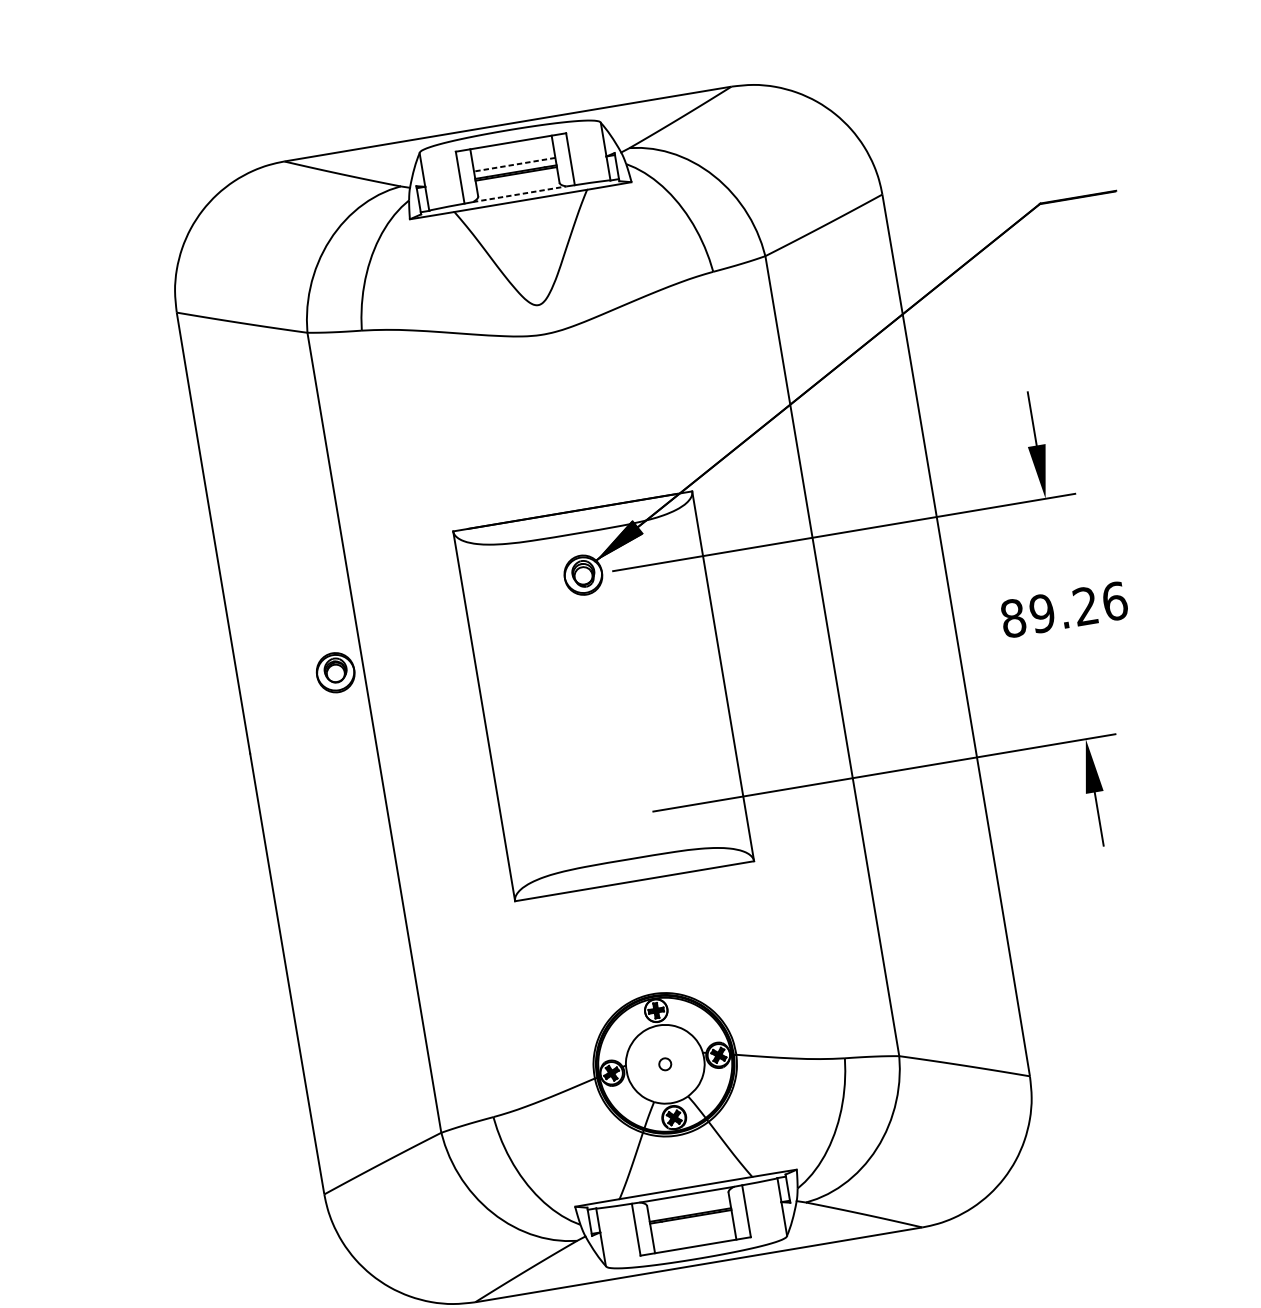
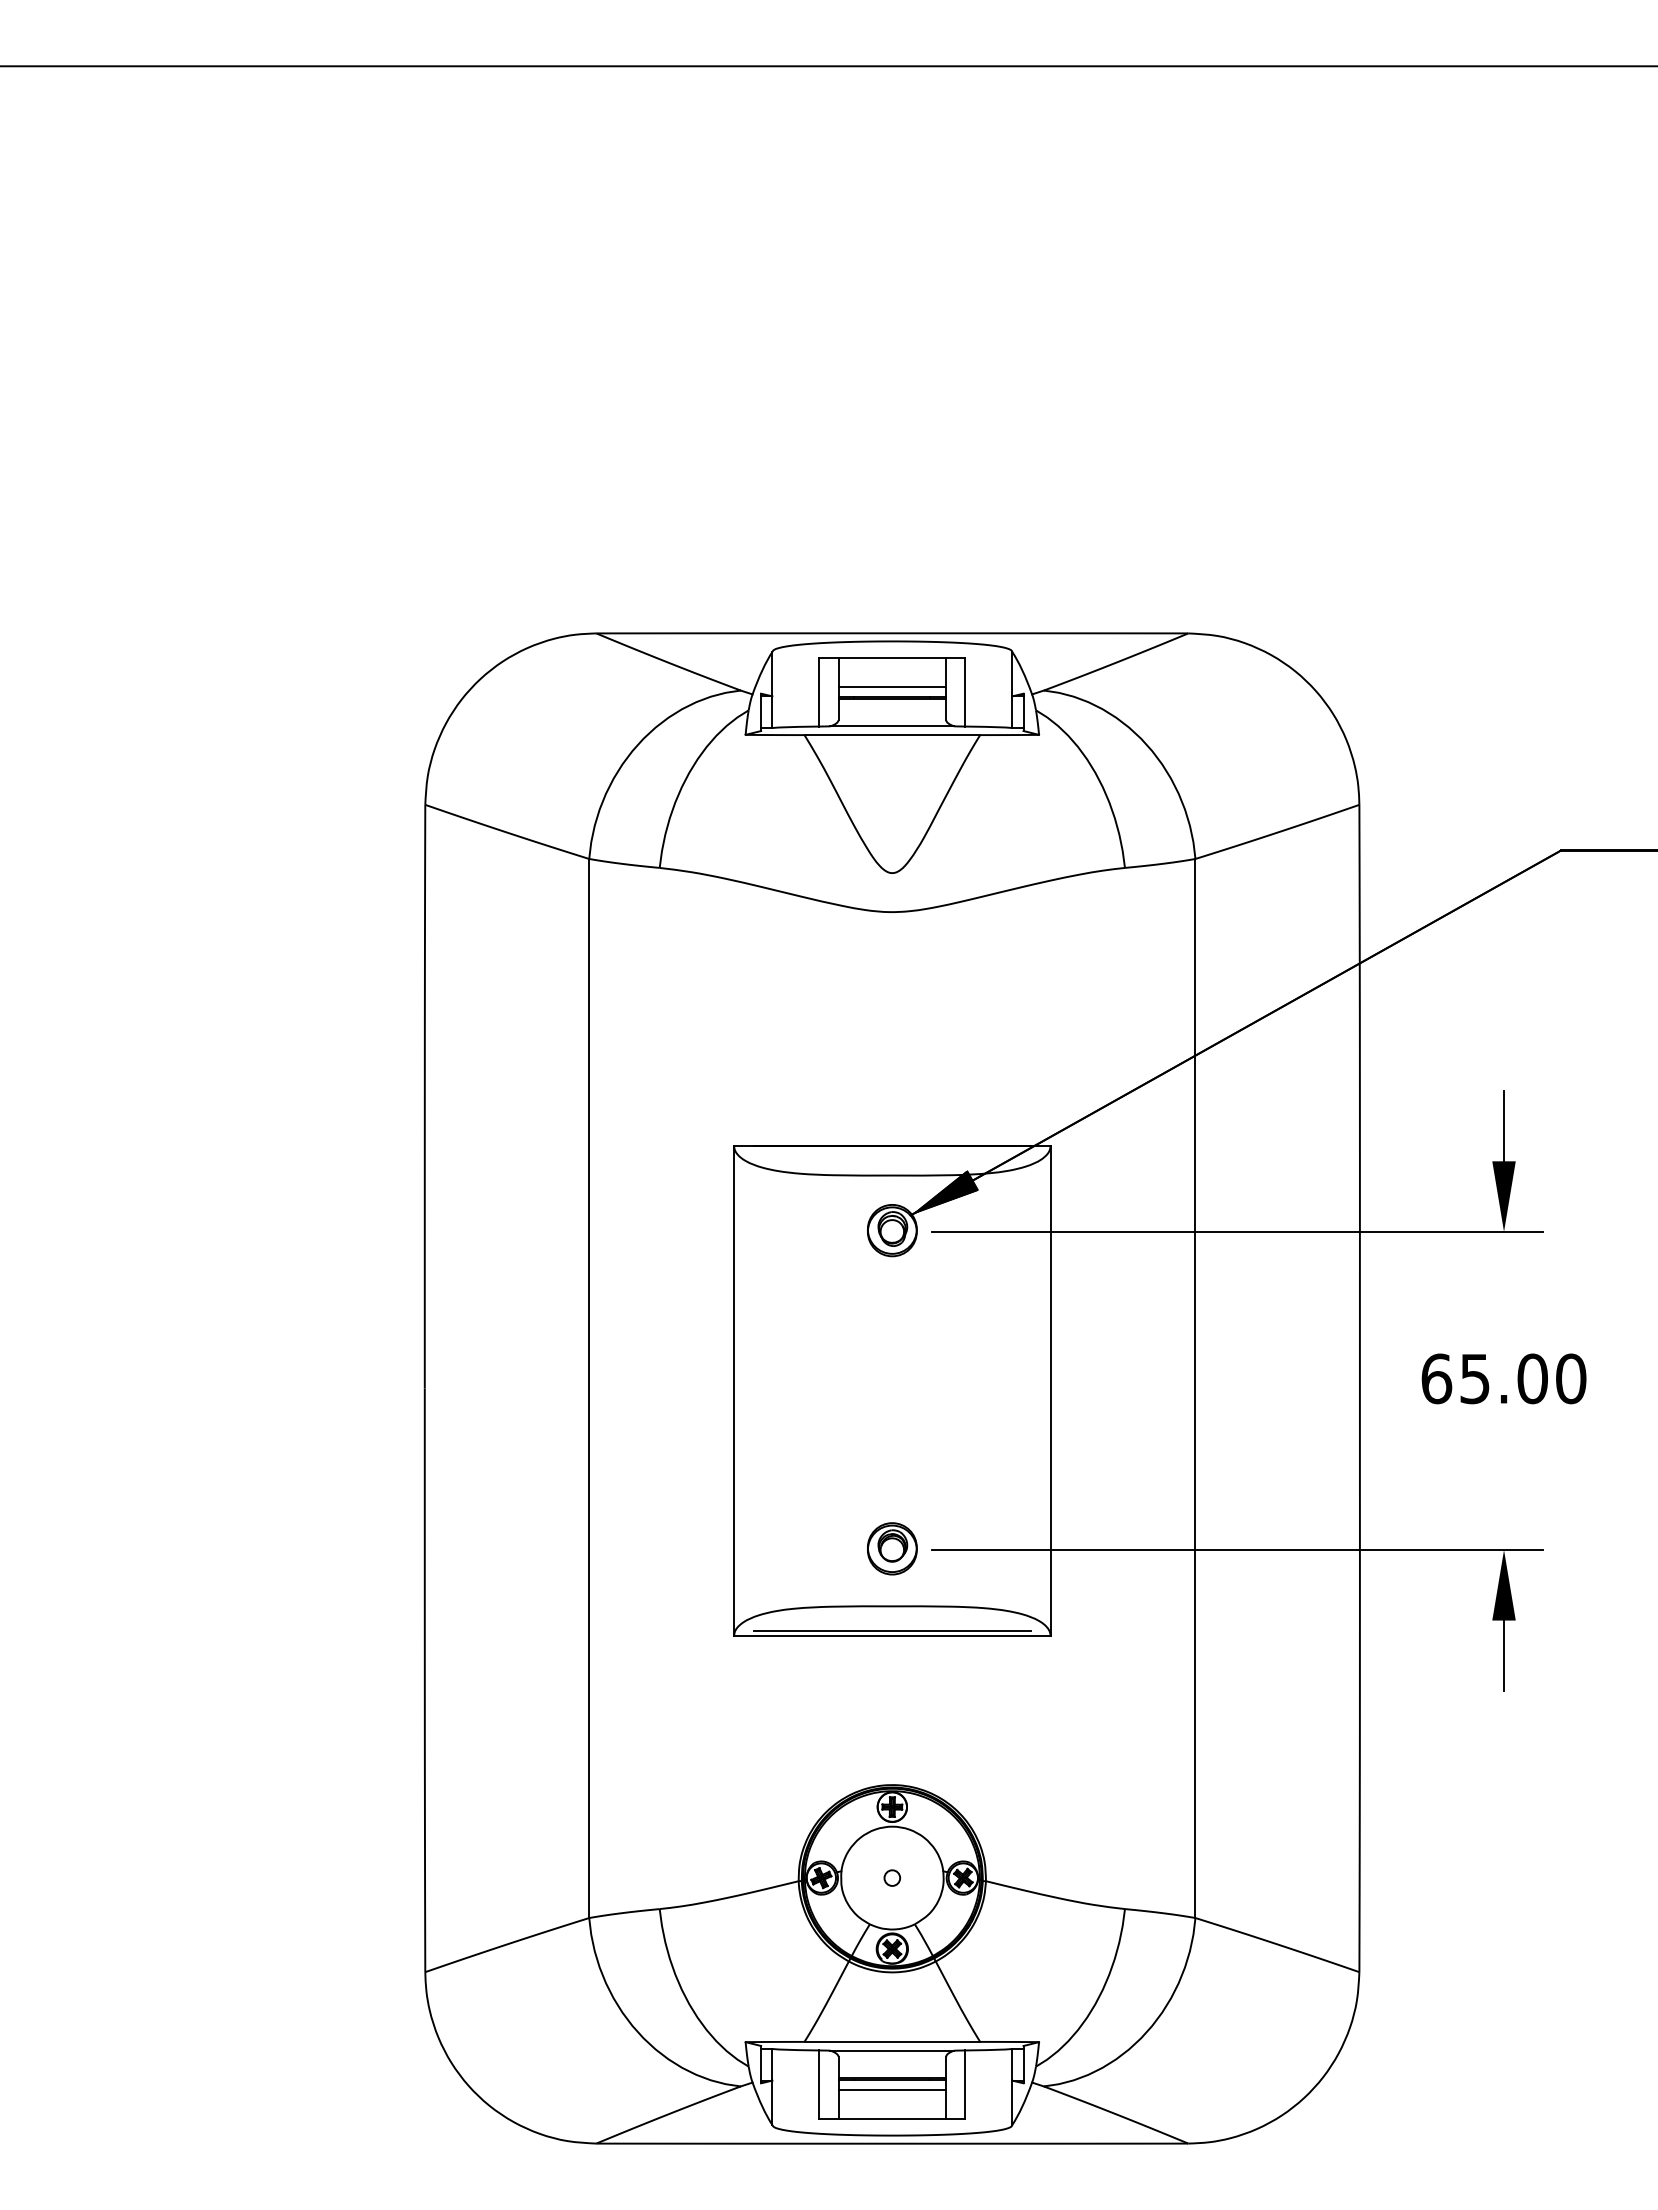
line: (514, 164) -> (892, 687), dashed -> solid
line: (519, 194) -> (892, 726), dashed -> solid
text: (1063, 609) -> (1503, 1378), 89.26 -> 65.00
part: (335, 672) -> (892, 1548), moved
line: (634, 877) -> (892, 1630), added
line: (692, 1223) -> (892, 2089), added

